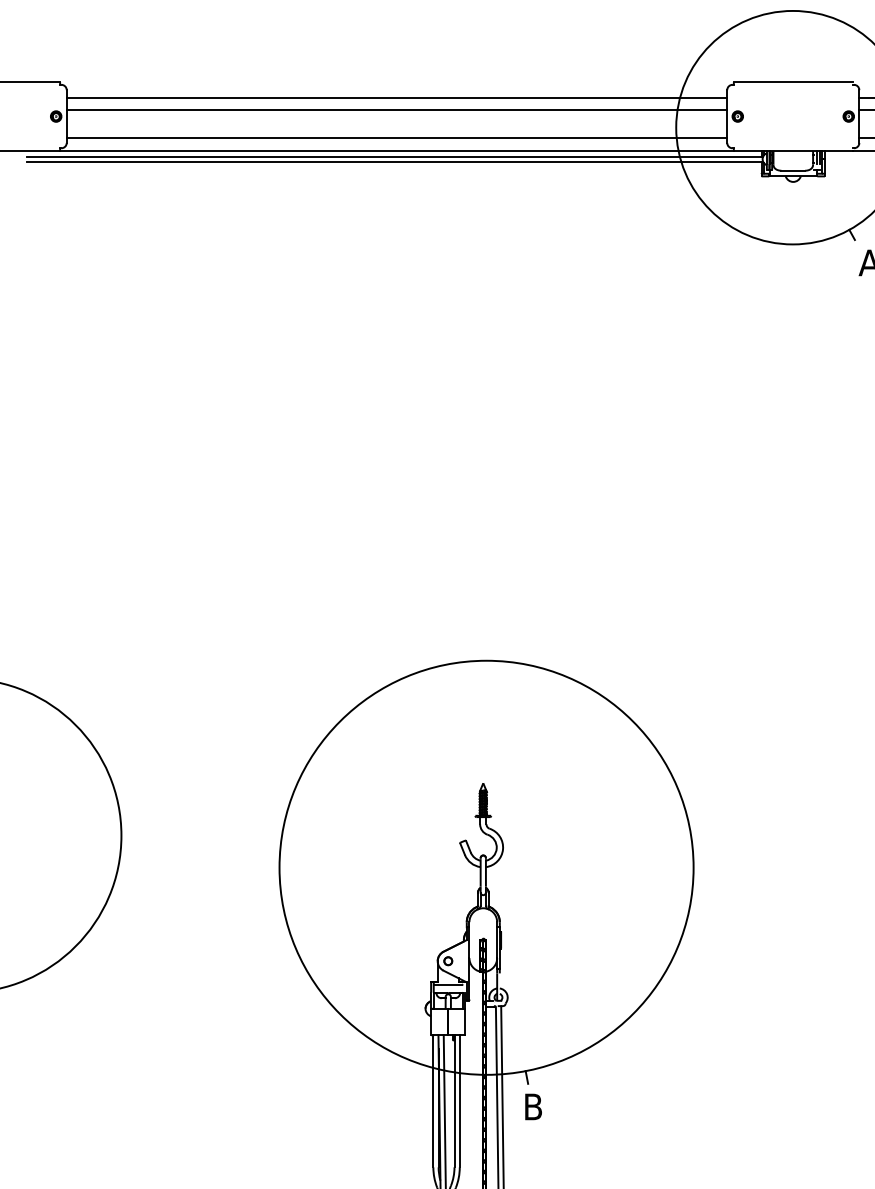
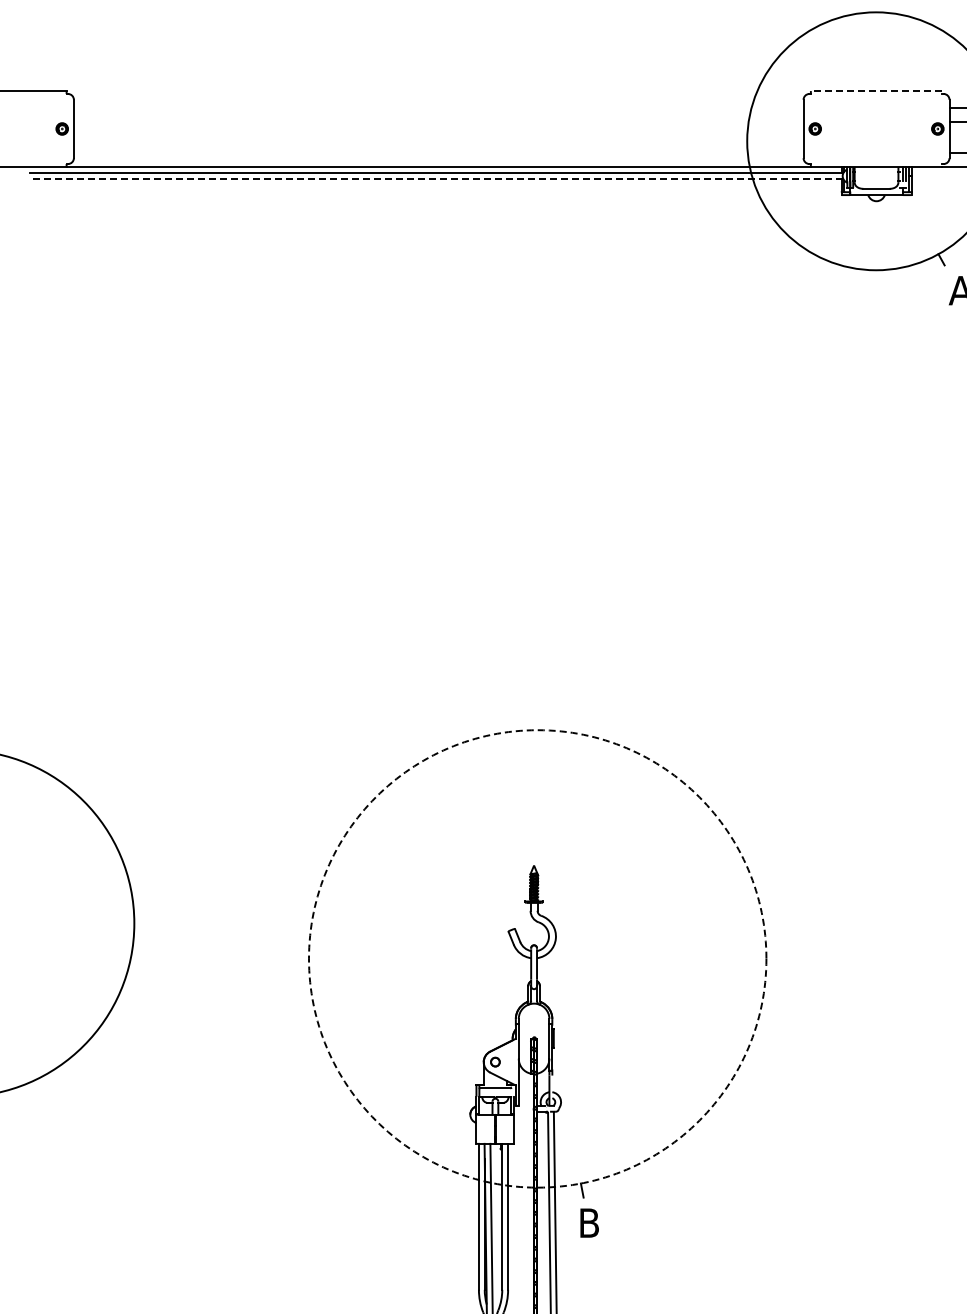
line: (793, 82) -> (876, 91), solid -> dashed
line: (396, 97) -> (438, 108), removed
line: (396, 110) -> (438, 122), removed
line: (396, 137) -> (438, 152), removed
line: (394, 162) -> (436, 179), solid -> dashed
circle: (486, 867) -> (537, 958), solid -> dashed

